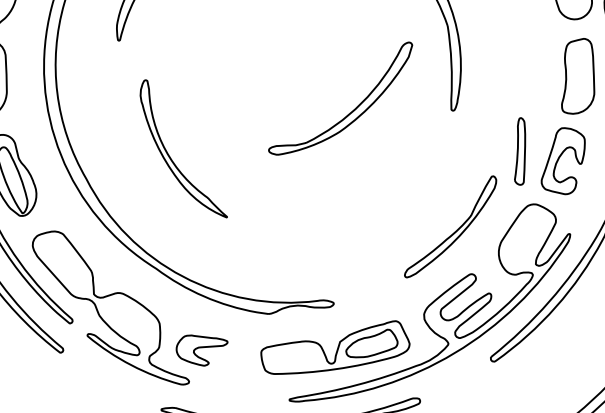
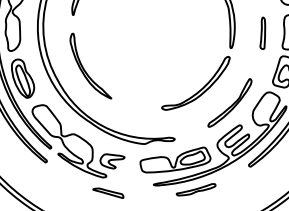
part: (345, 113) -> (198, 90), moved
part: (519, 149) -> (262, 32), moved
part: (170, 153) -> (84, 68), moved

